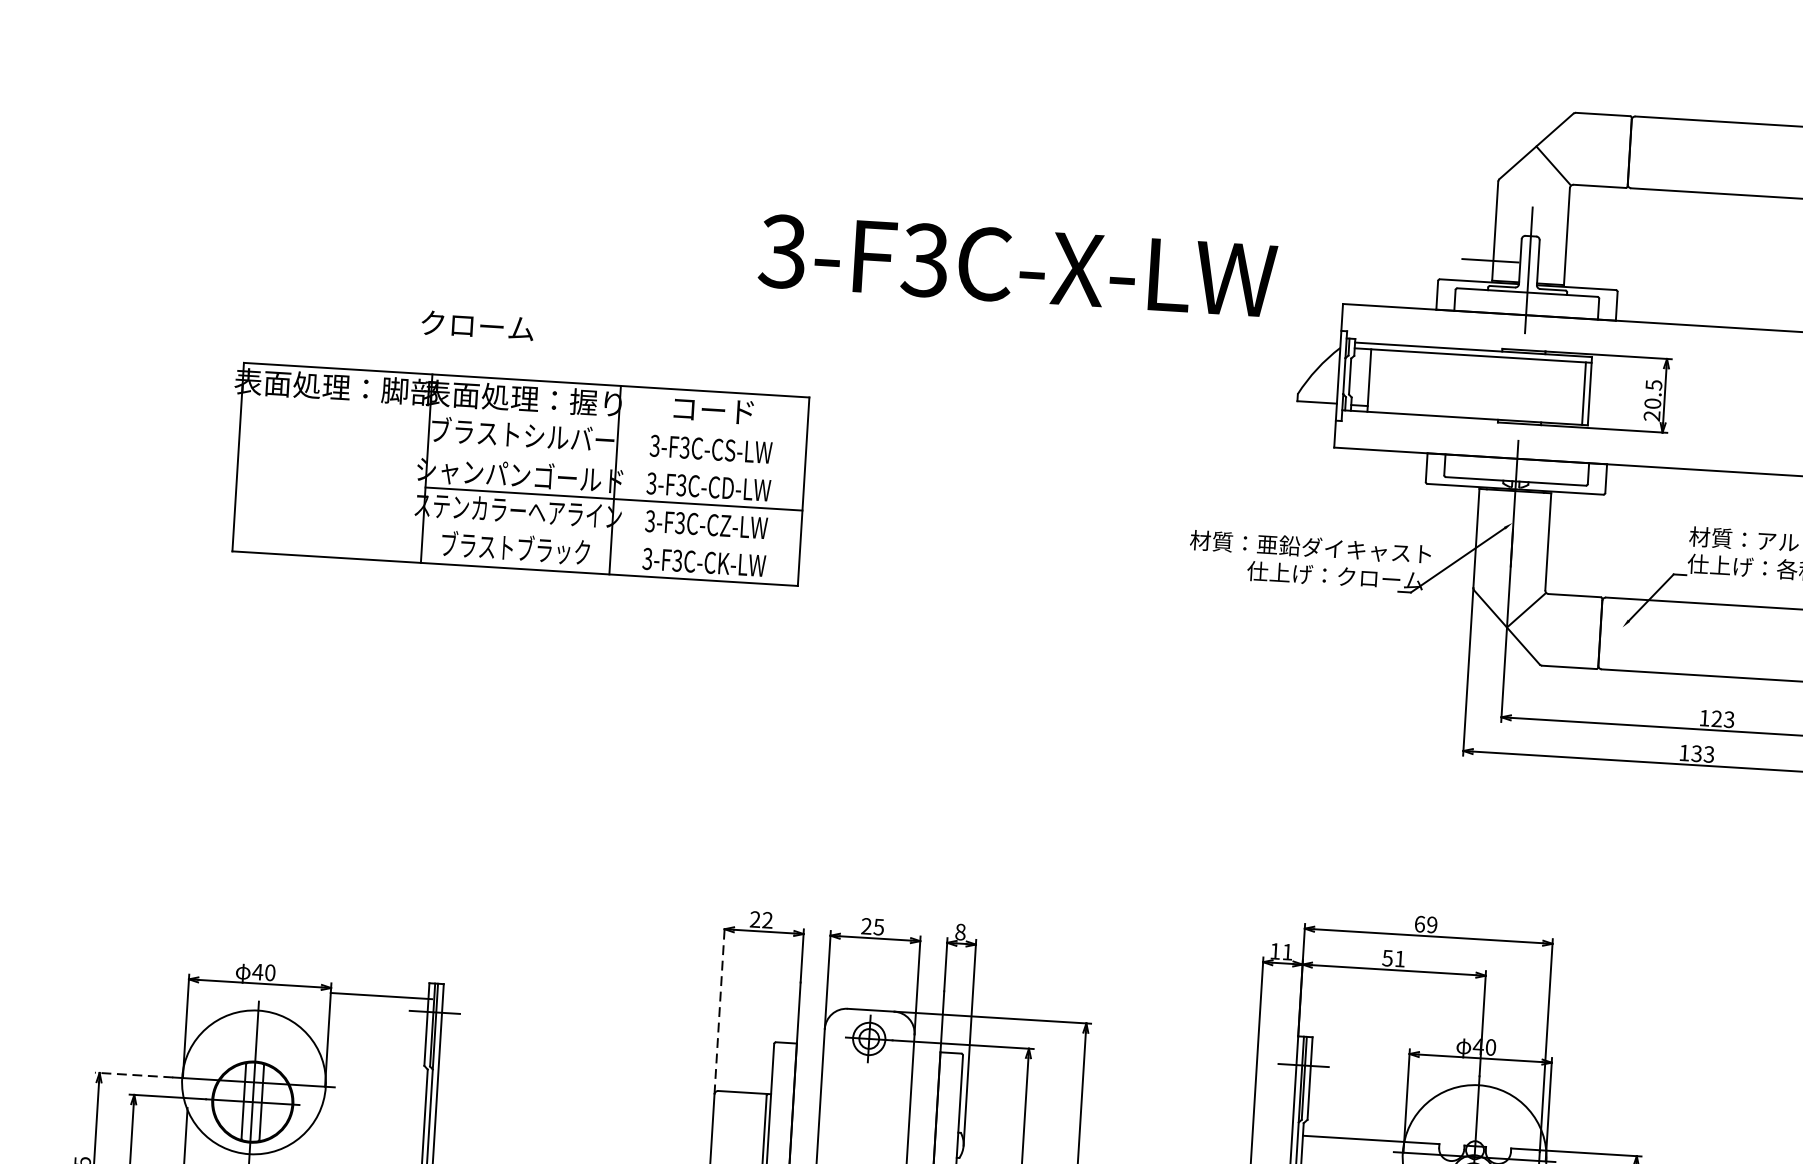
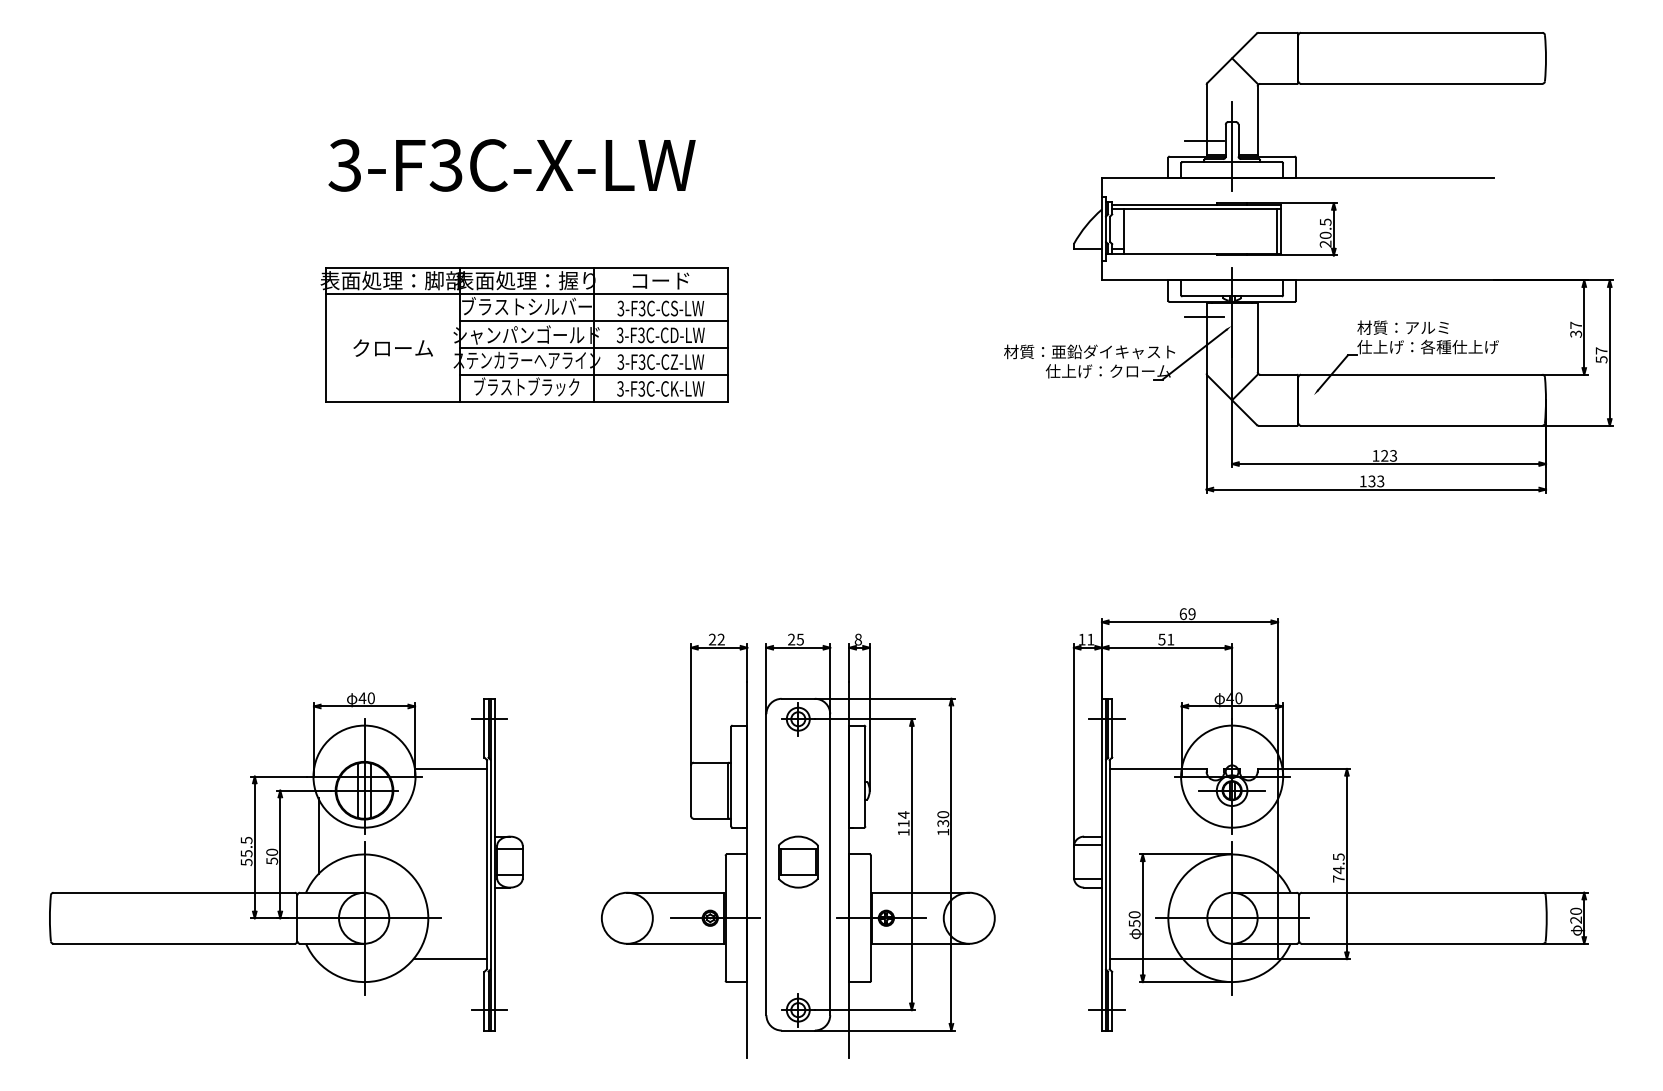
text: (1017, 266) -> (511, 165), moved
text: (476, 324) -> (392, 347), moved
line: (524, 418) -> (527, 294), added
line: (616, 461) -> (594, 321), added
line: (1475, 508) -> (1204, 317), added
line: (612, 536) -> (594, 374), added
line: (380, 995) -> (450, 768), moved
line: (720, 1009) -> (691, 704), dashed -> solid
line: (134, 1074) -> (279, 776), dashed -> solid

